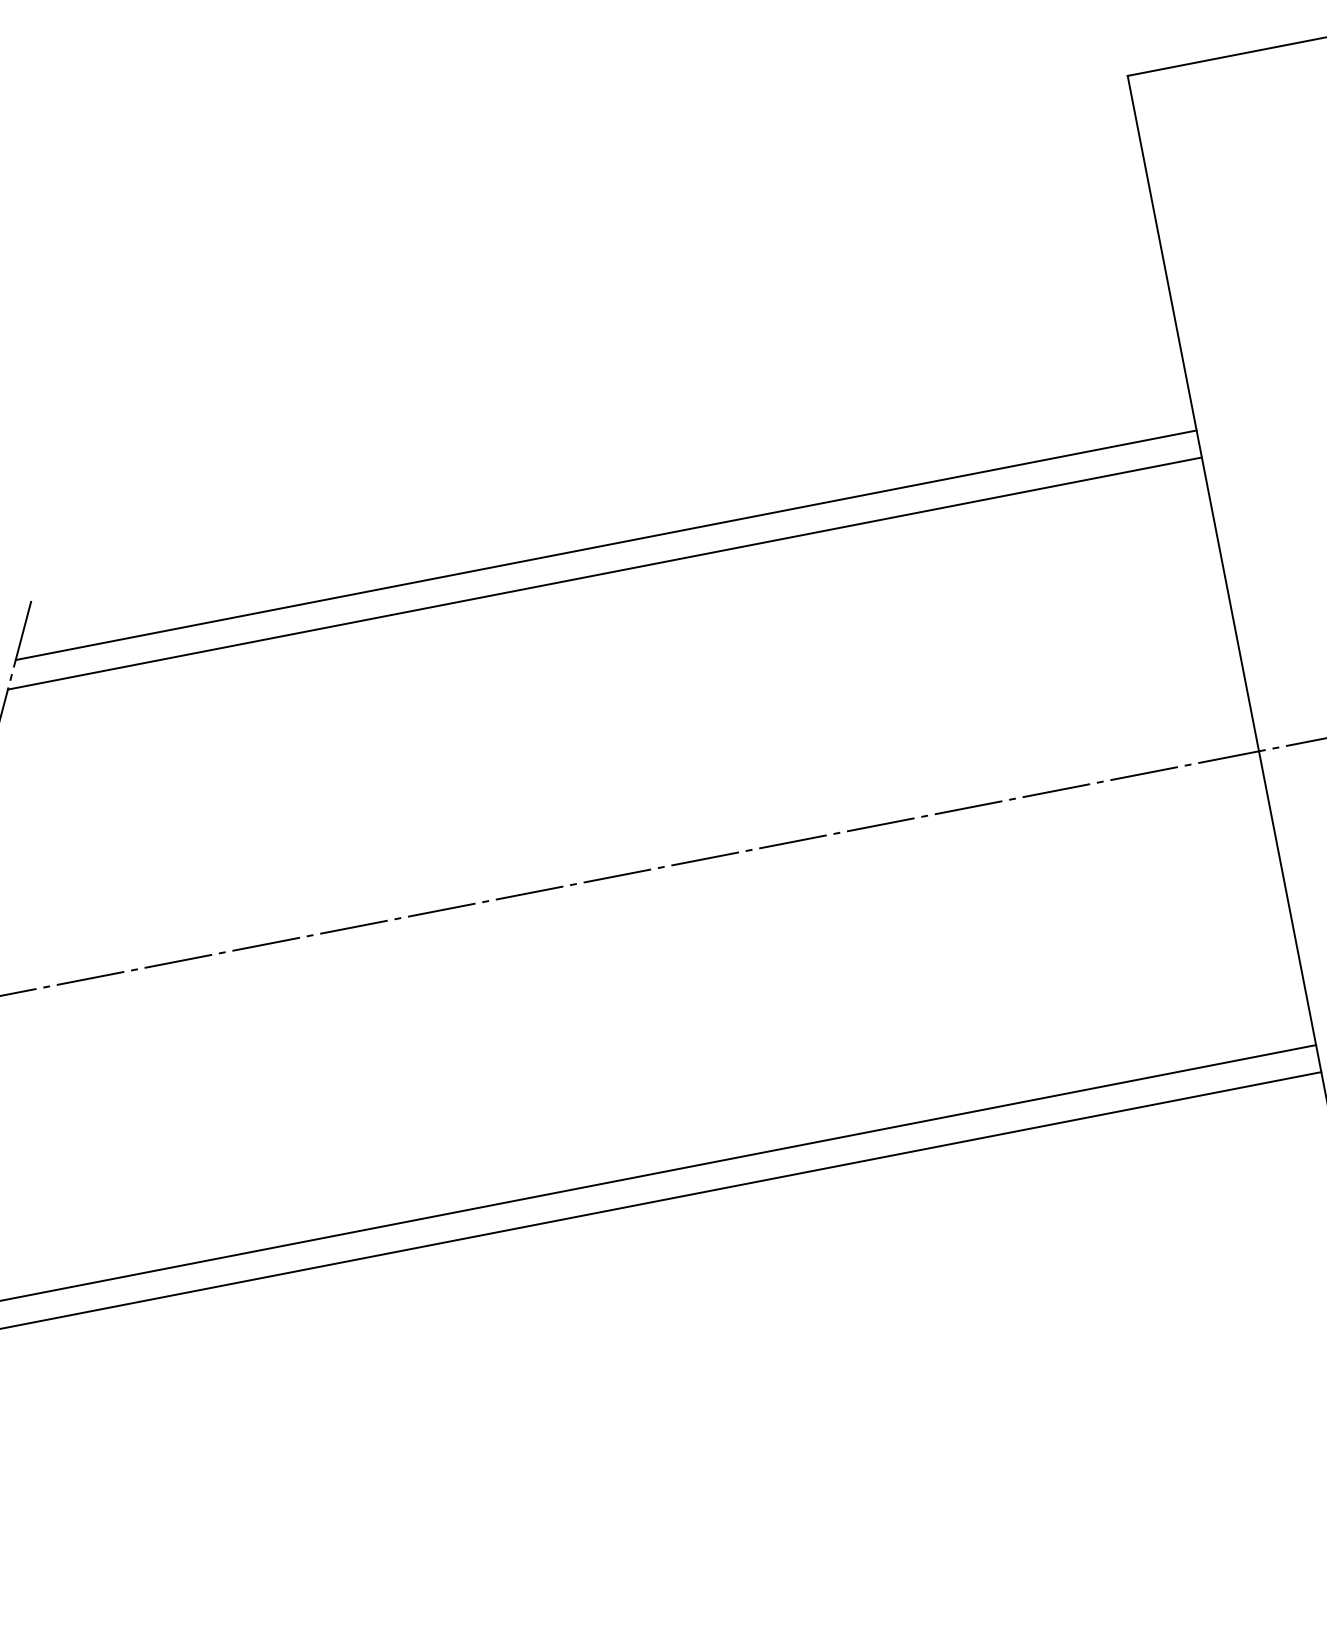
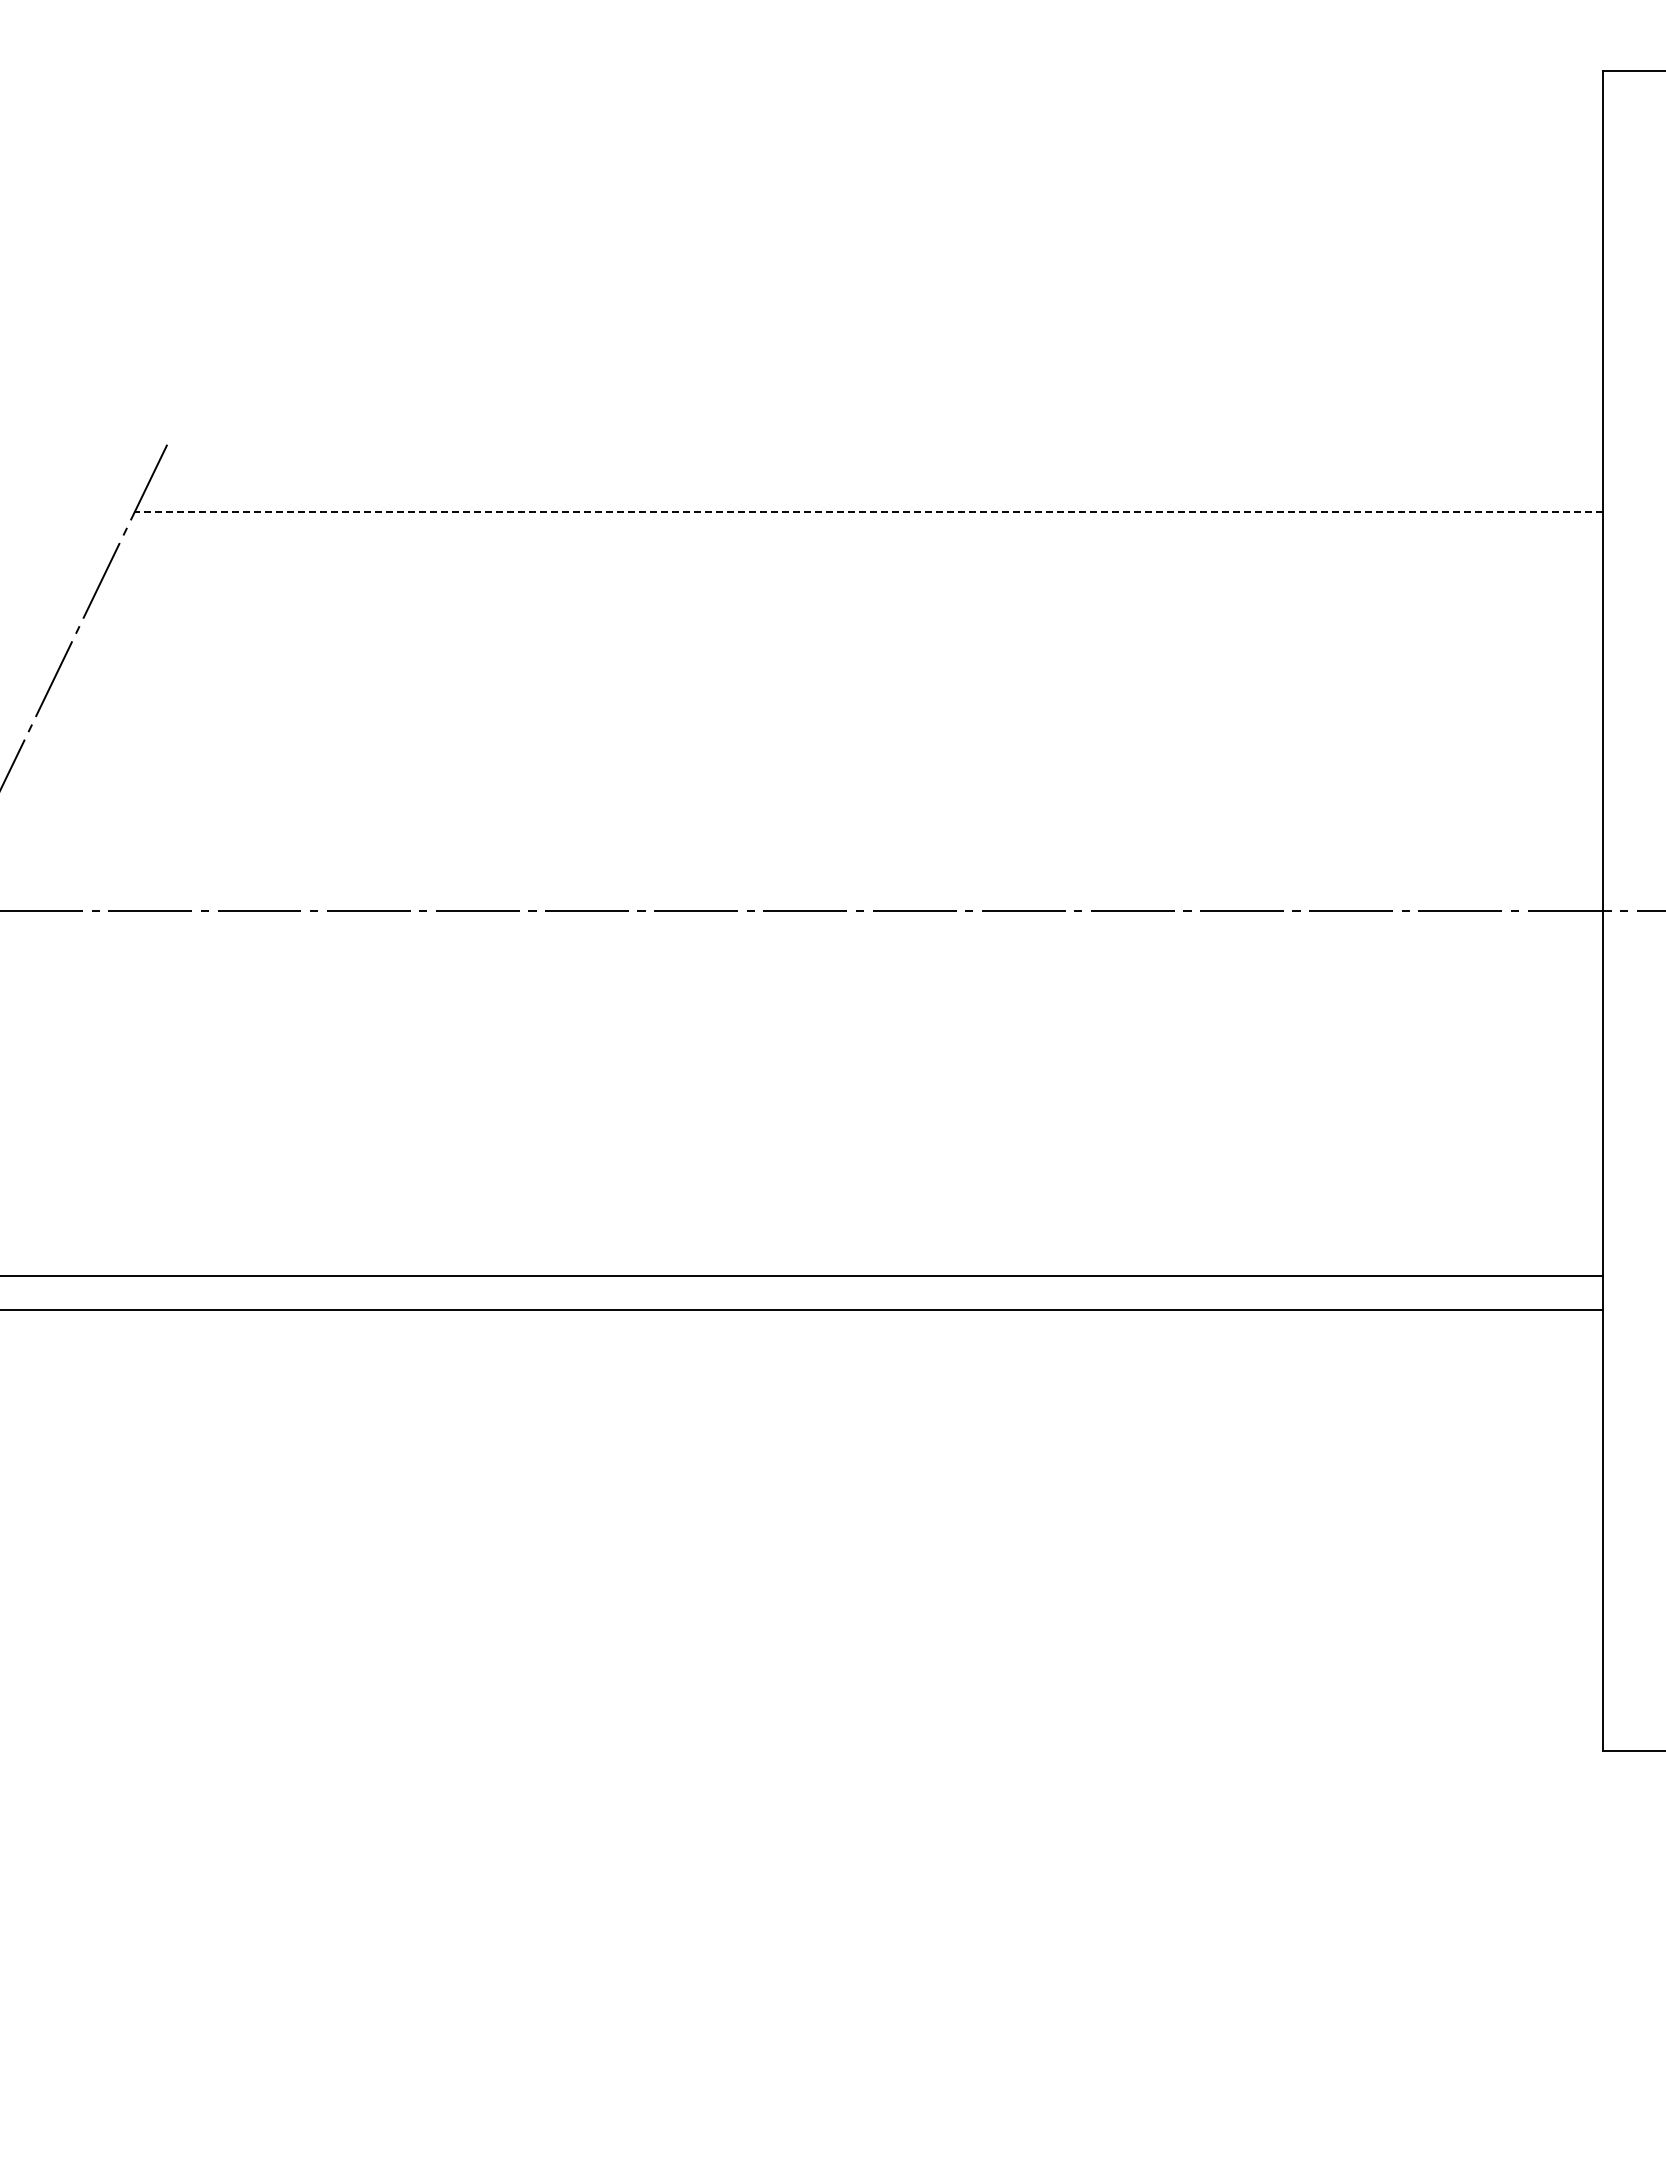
line: (605, 545) -> (868, 511), solid -> dashed
line: (604, 573) -> (860, 545), removed

